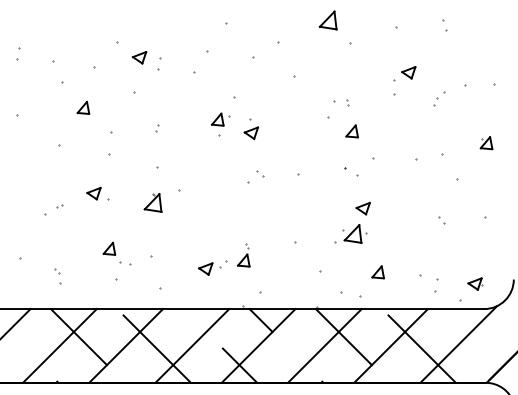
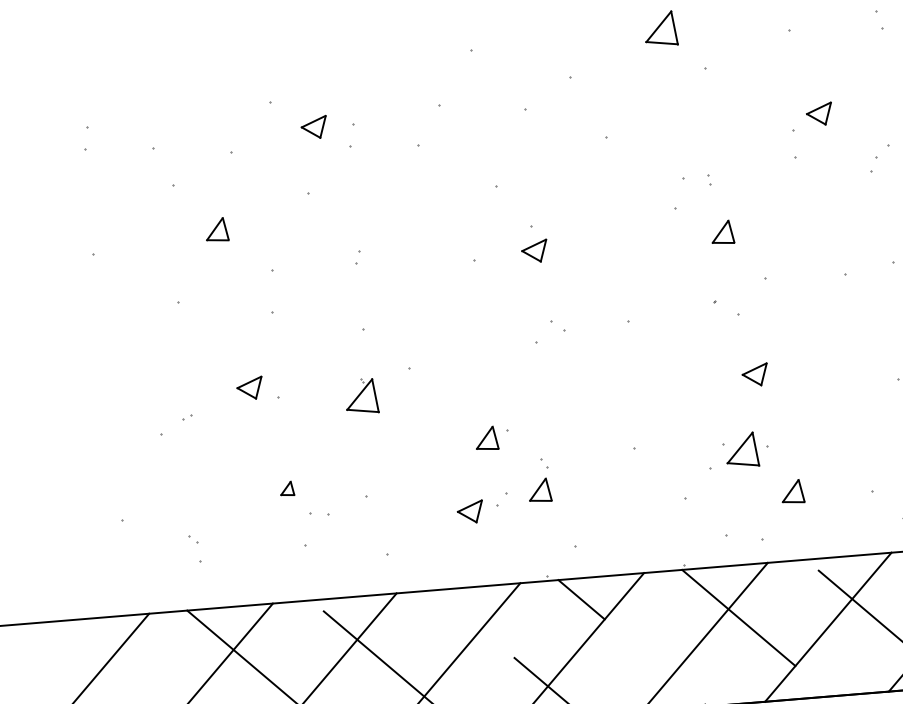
part: (220, 119) -> (491, 437), moved
part: (350, 233) -> (737, 449), moved
part: (109, 248) -> (287, 488), size x0.6

